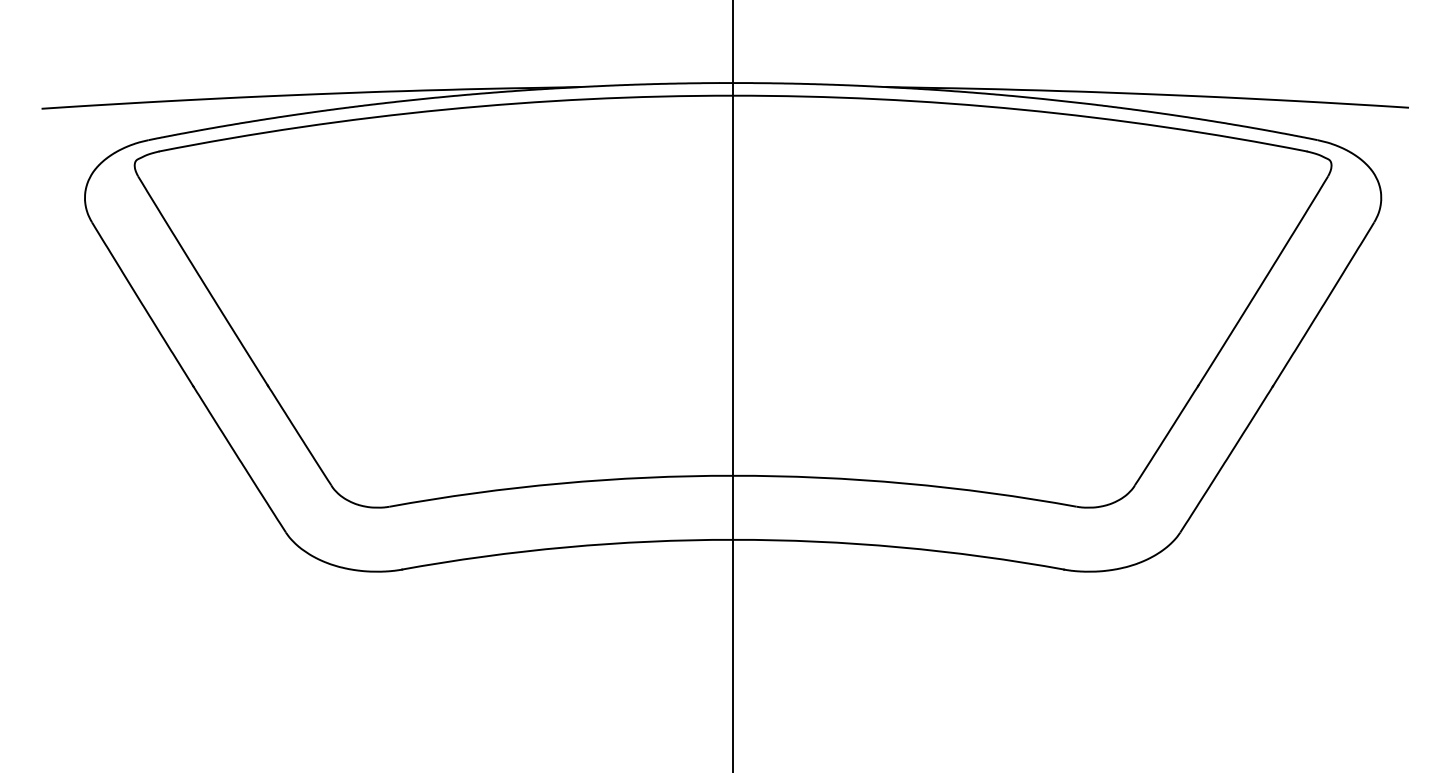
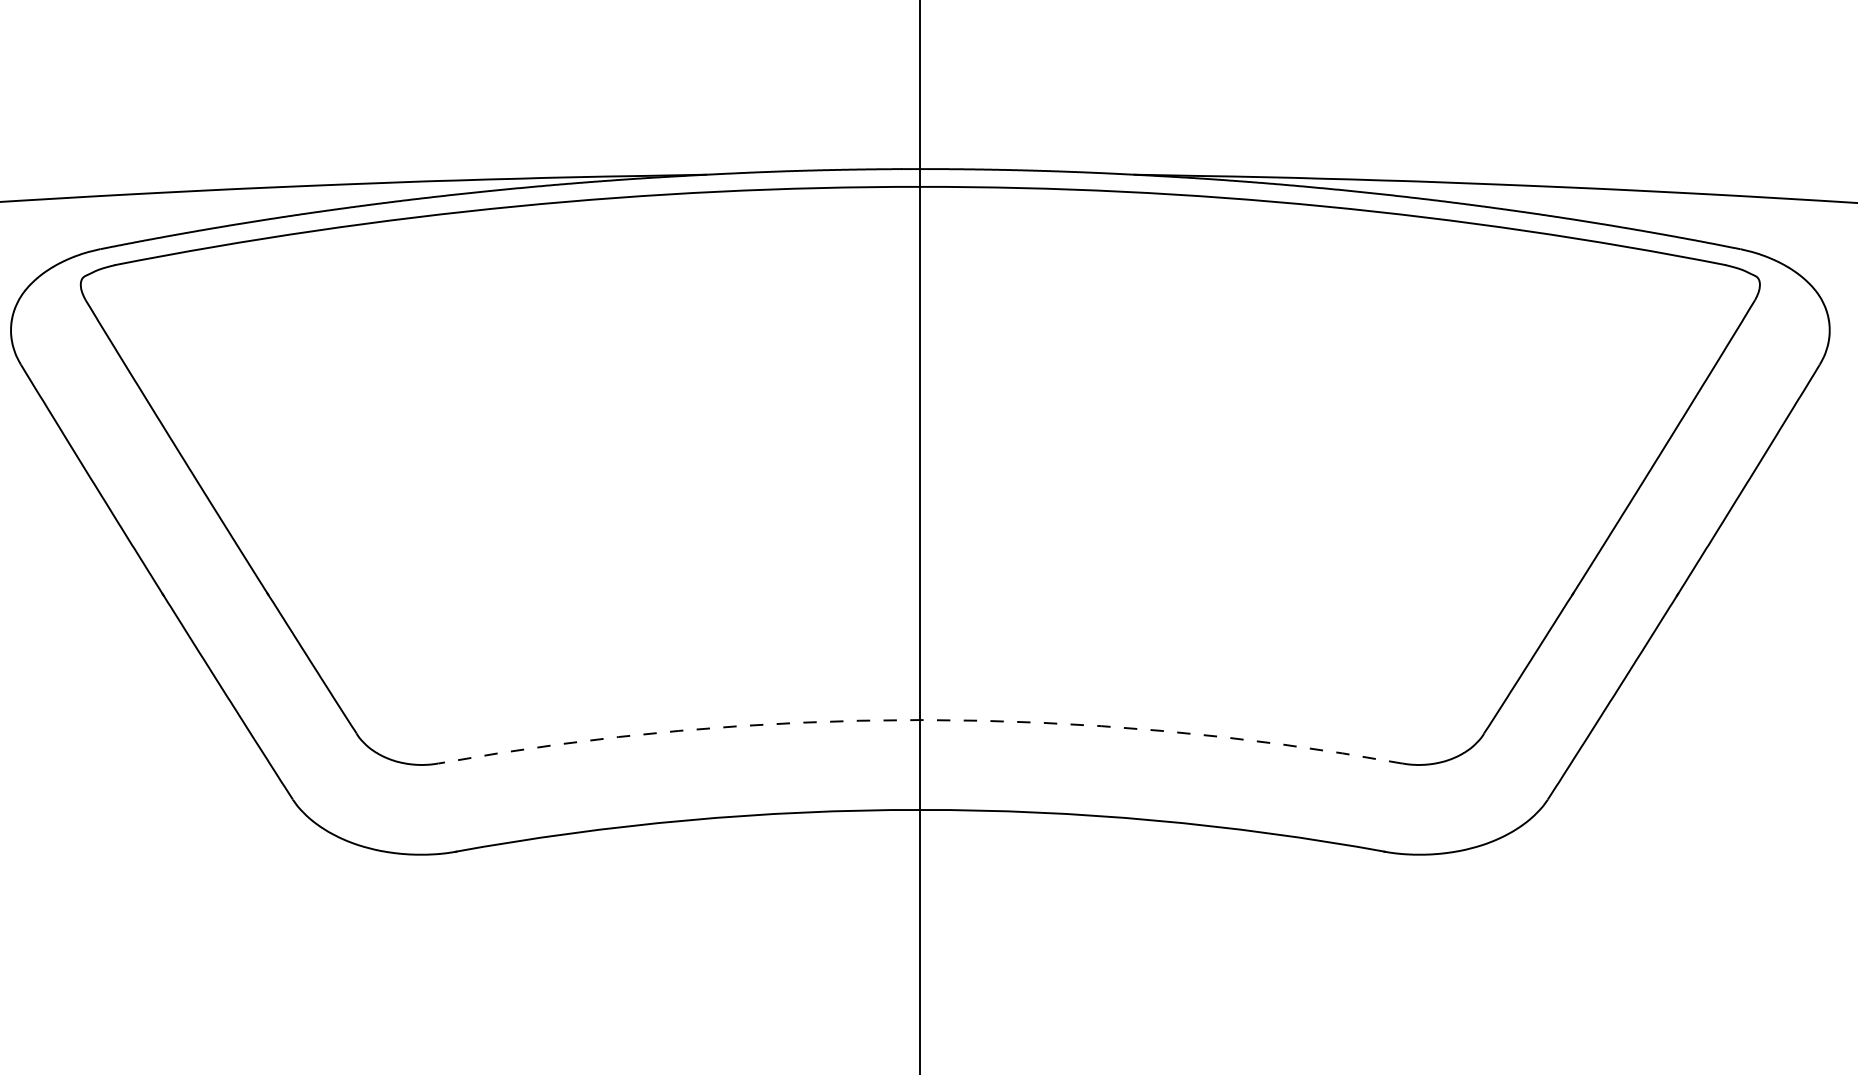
arc: (733, 475) -> (920, 719), solid -> dashed

